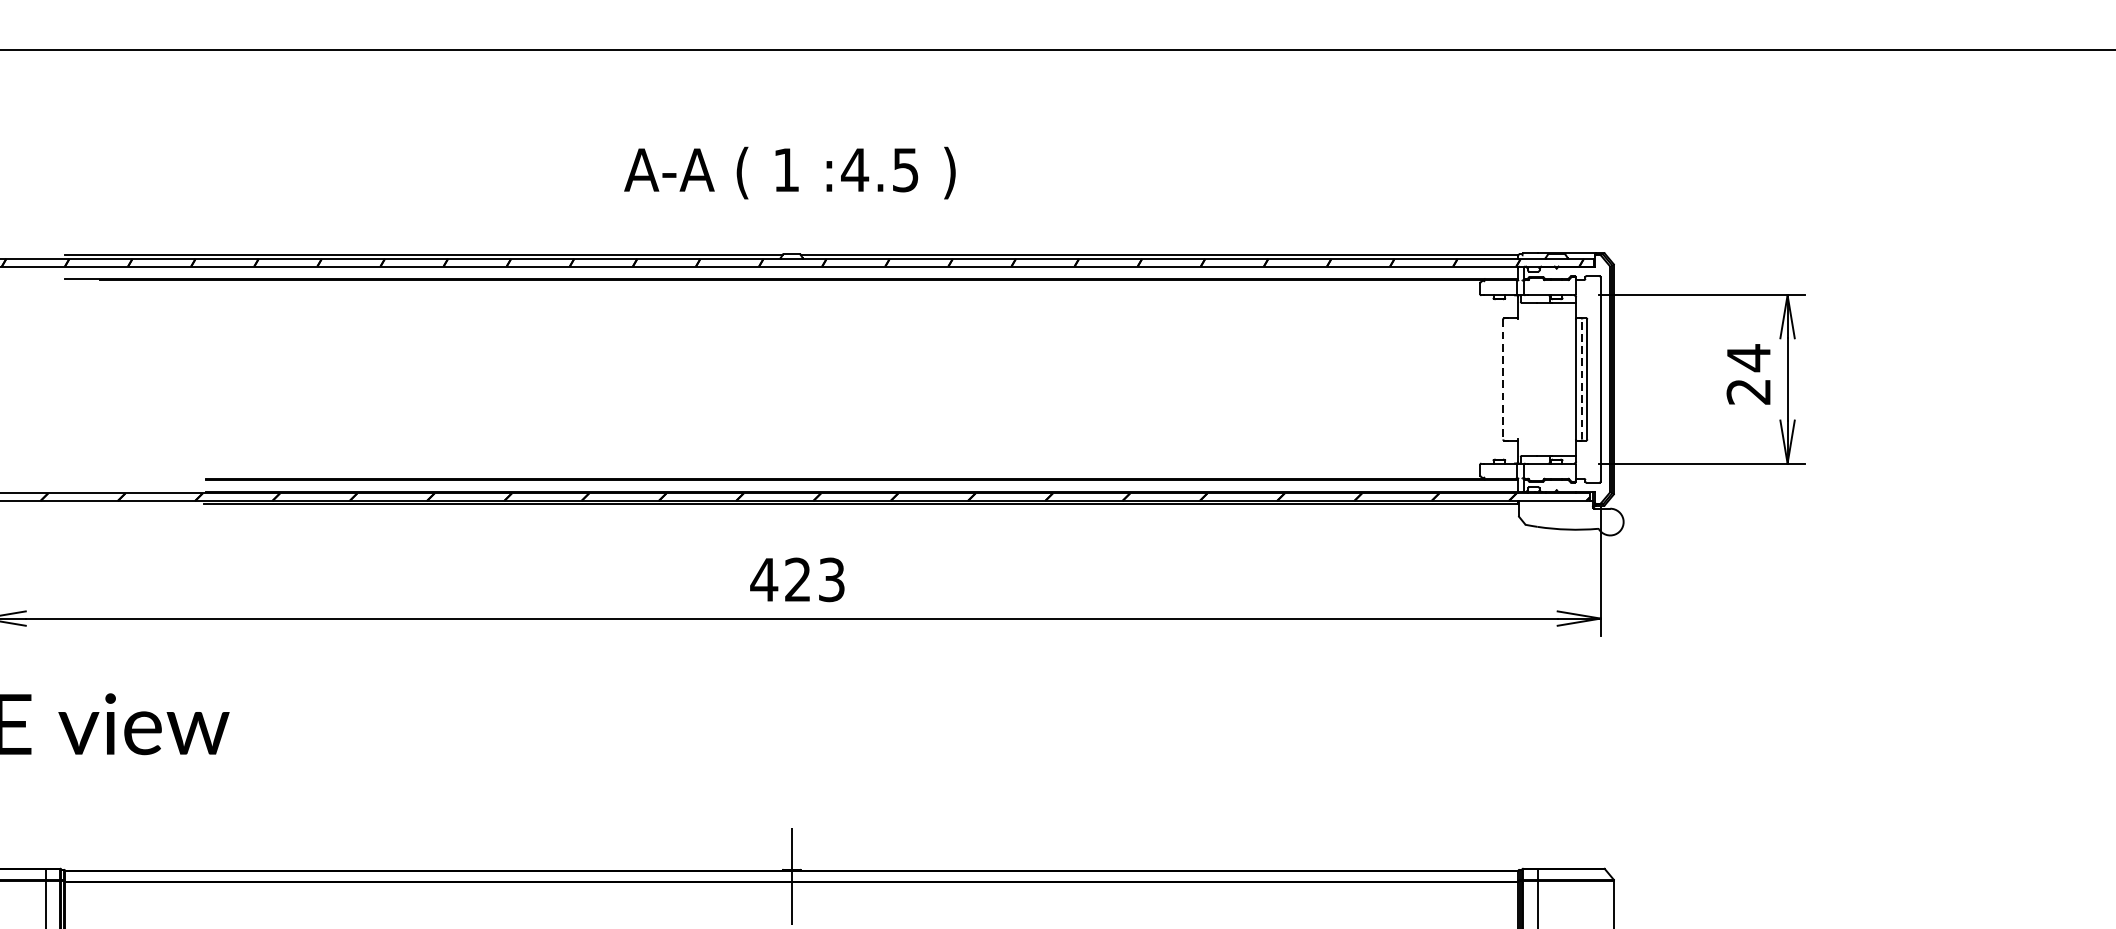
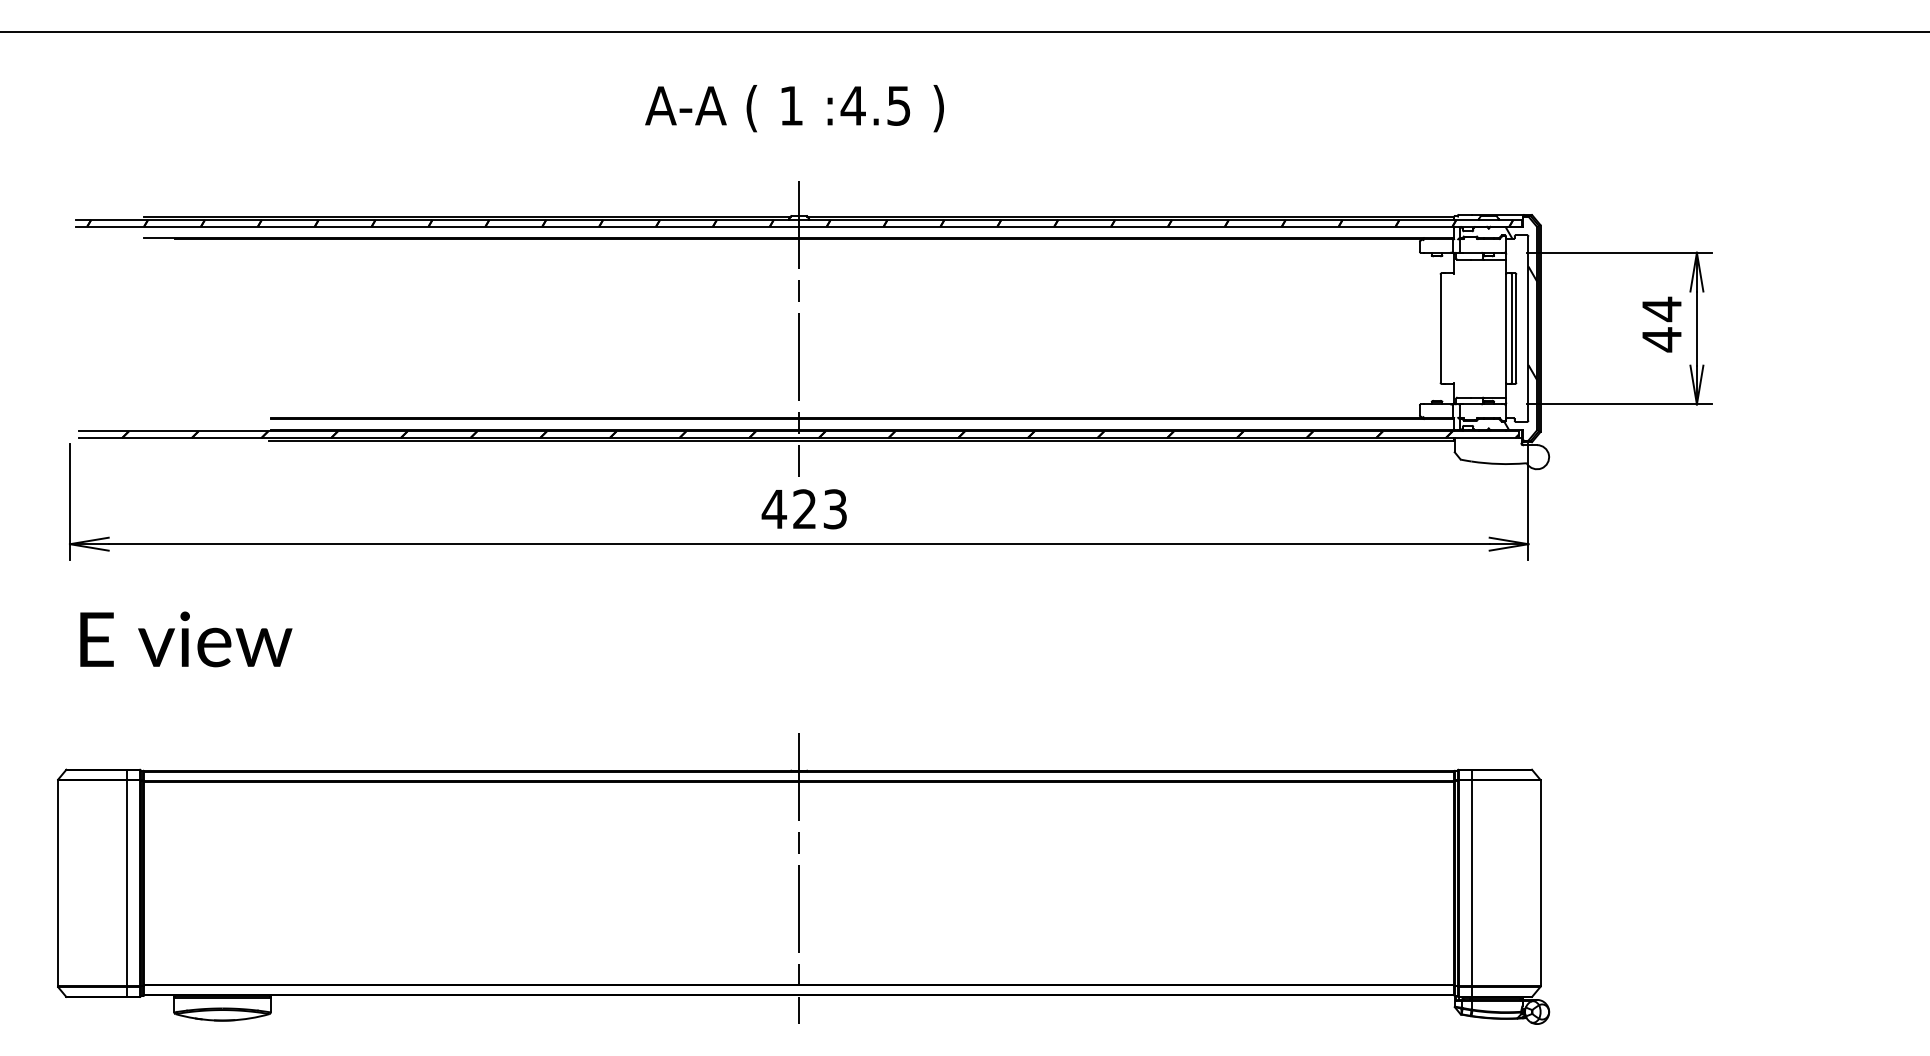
text: (789, 172) -> (794, 108), moved
line: (1581, 379) -> (1511, 328), dashed -> solid
hatch: (1591, 379) -> (1520, 328), added
line: (792, 380) -> (799, 329), added
line: (1503, 380) -> (1440, 329), dashed -> solid
text: (1748, 391) -> (1661, 339), 24 -> 44

